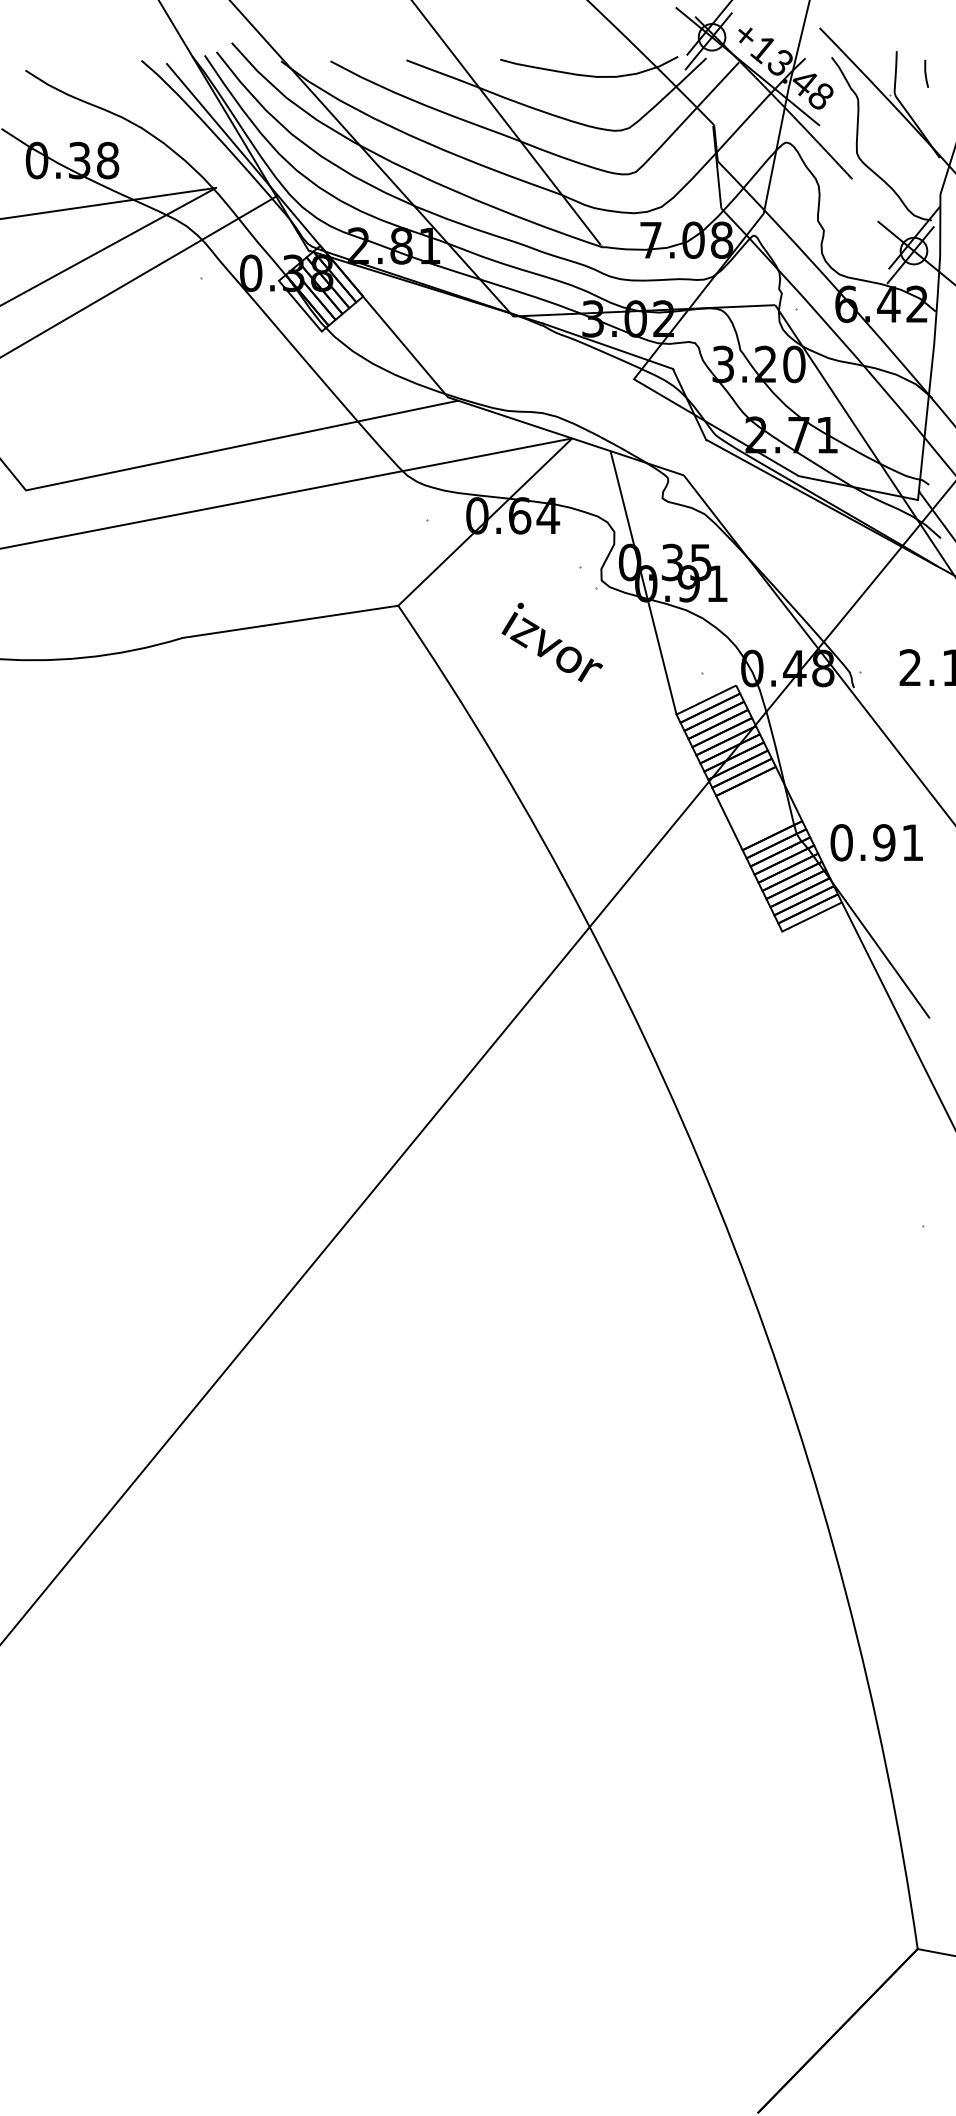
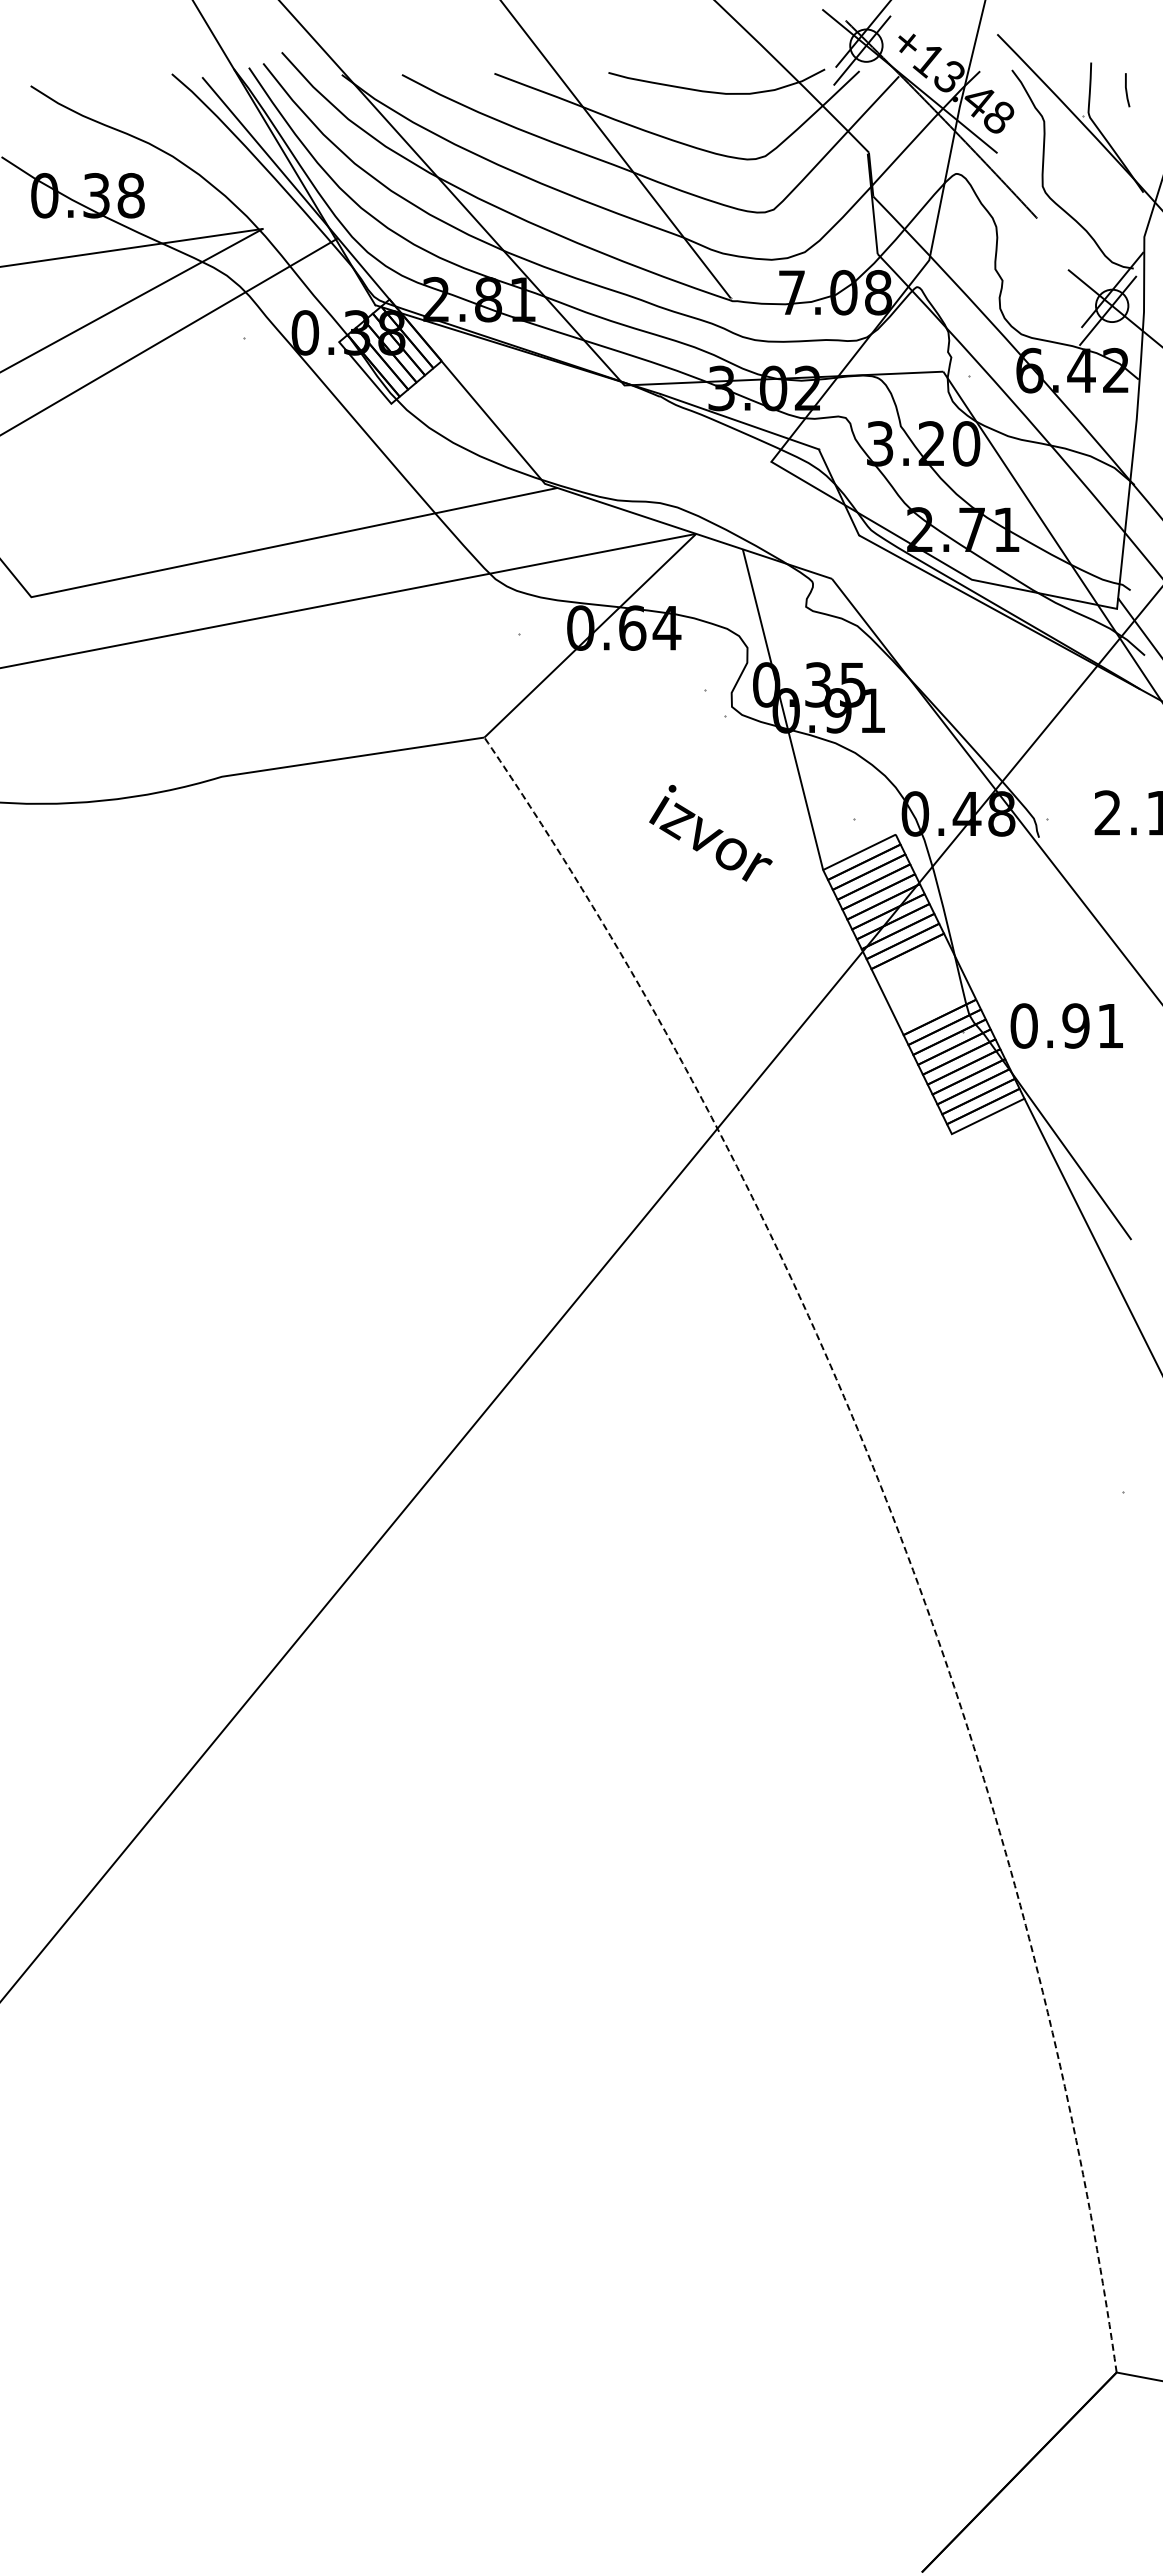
text: (551, 642) -> (710, 833), moved
line: (734, 1248) -> (893, 1519), solid -> dashed

